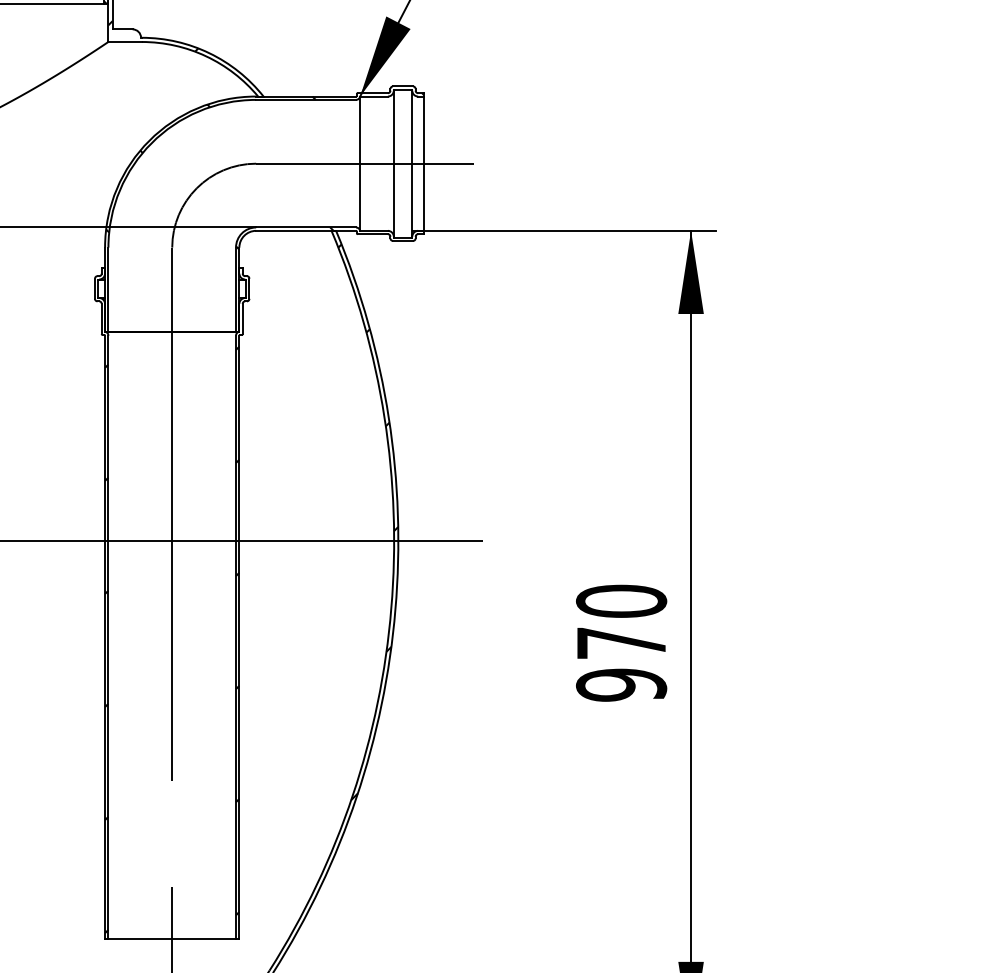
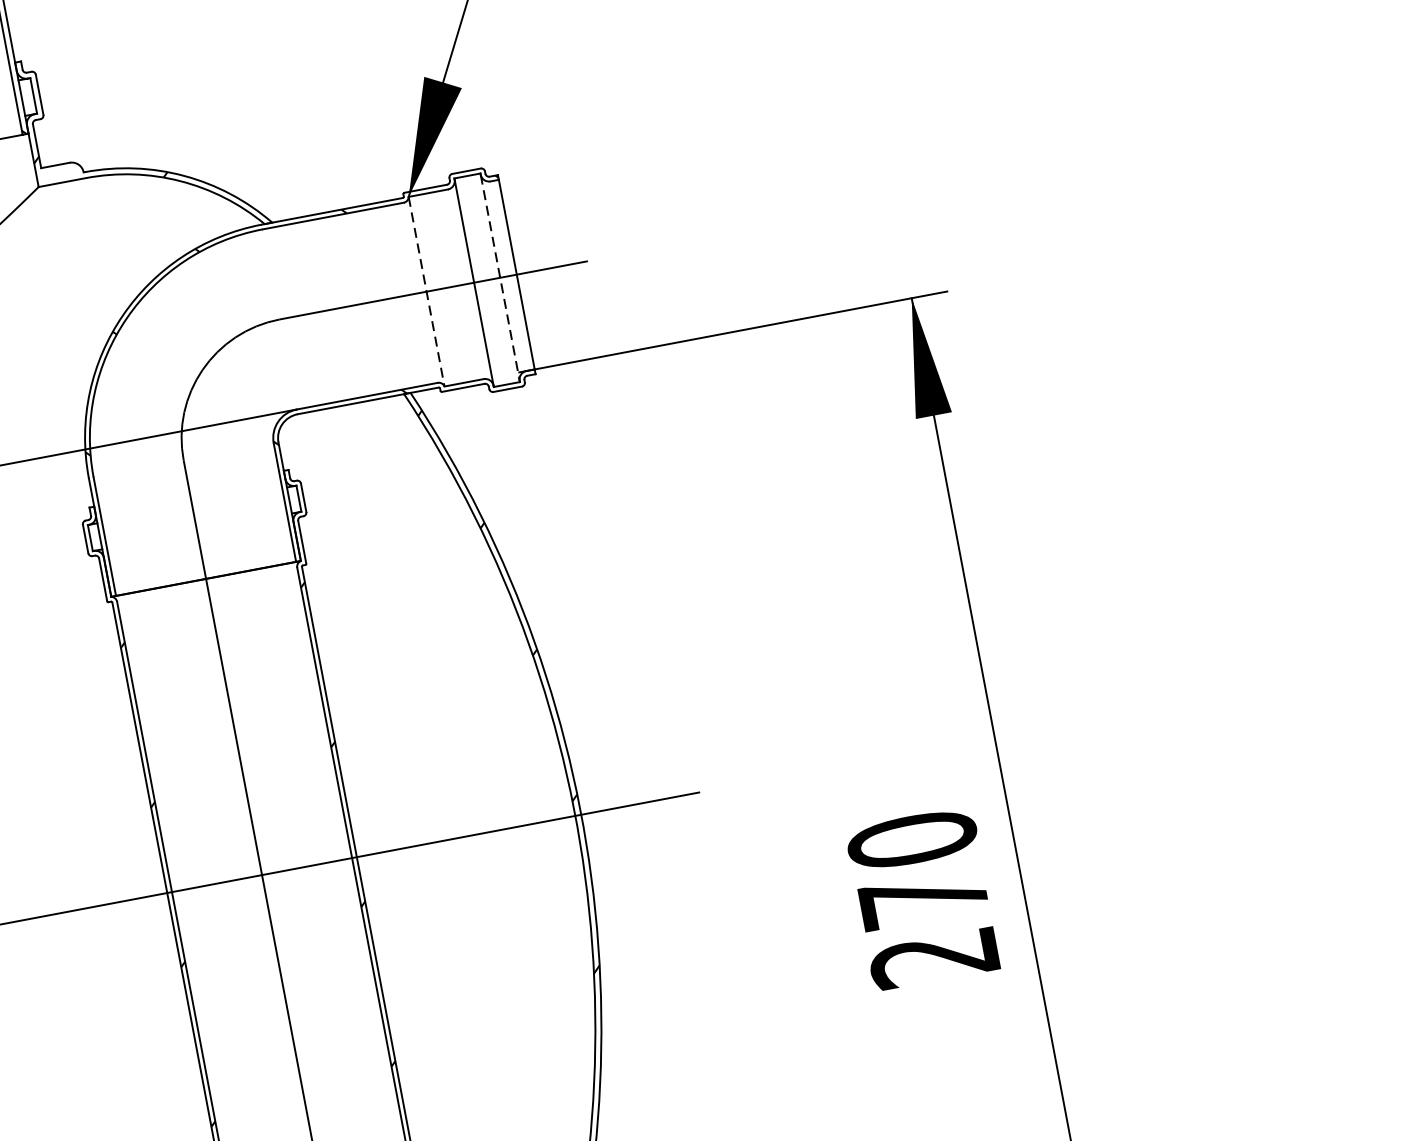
line: (360, 164) -> (427, 292), solid -> dashed
line: (412, 164) -> (500, 278), solid -> dashed
text: (621, 684) -> (934, 957), 970 -> 270

